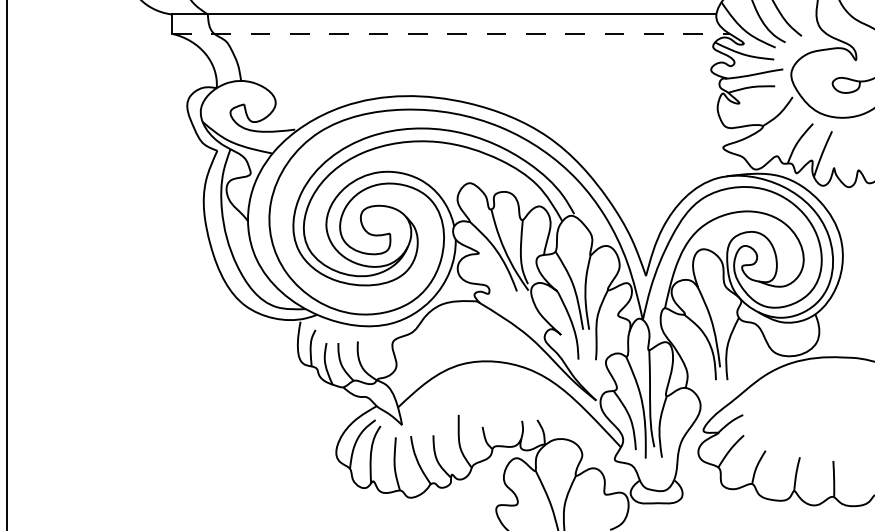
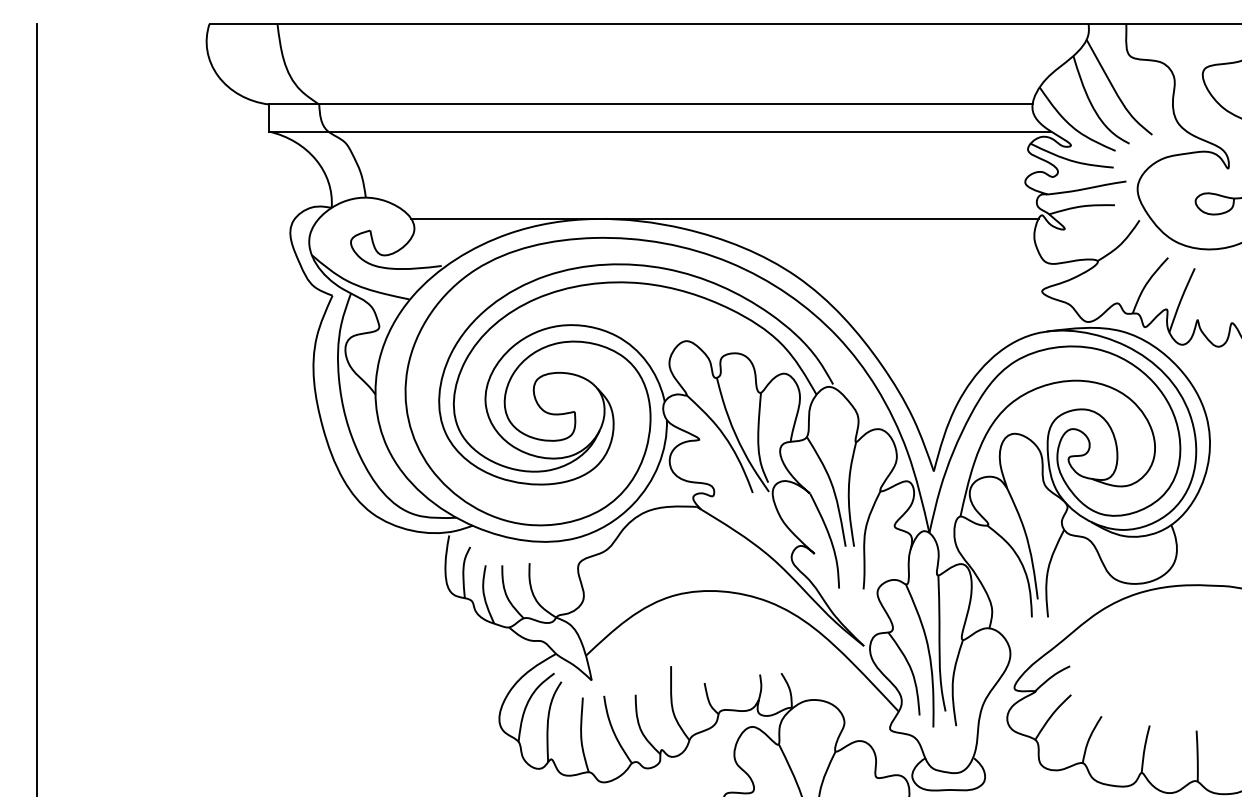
line: (451, 33) -> (660, 131), dashed -> solid
line: (496, 95) -> (724, 218), added

